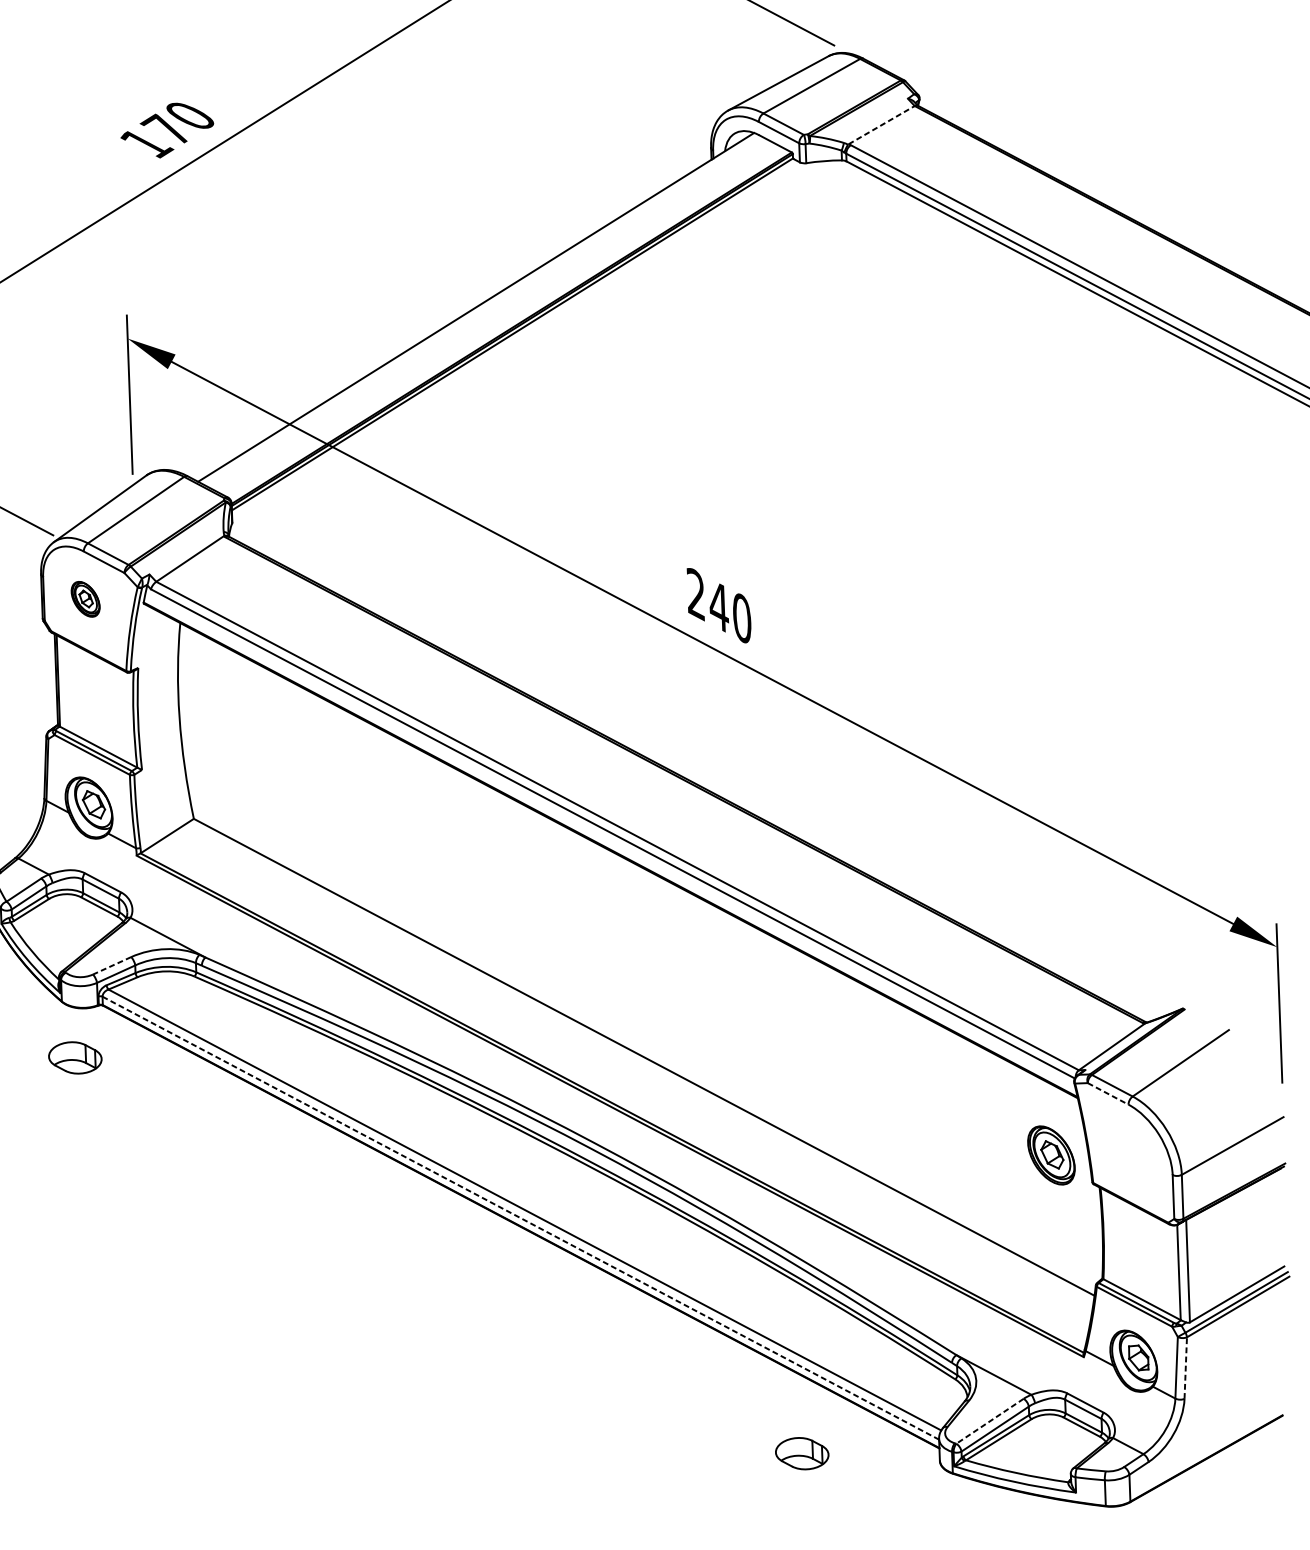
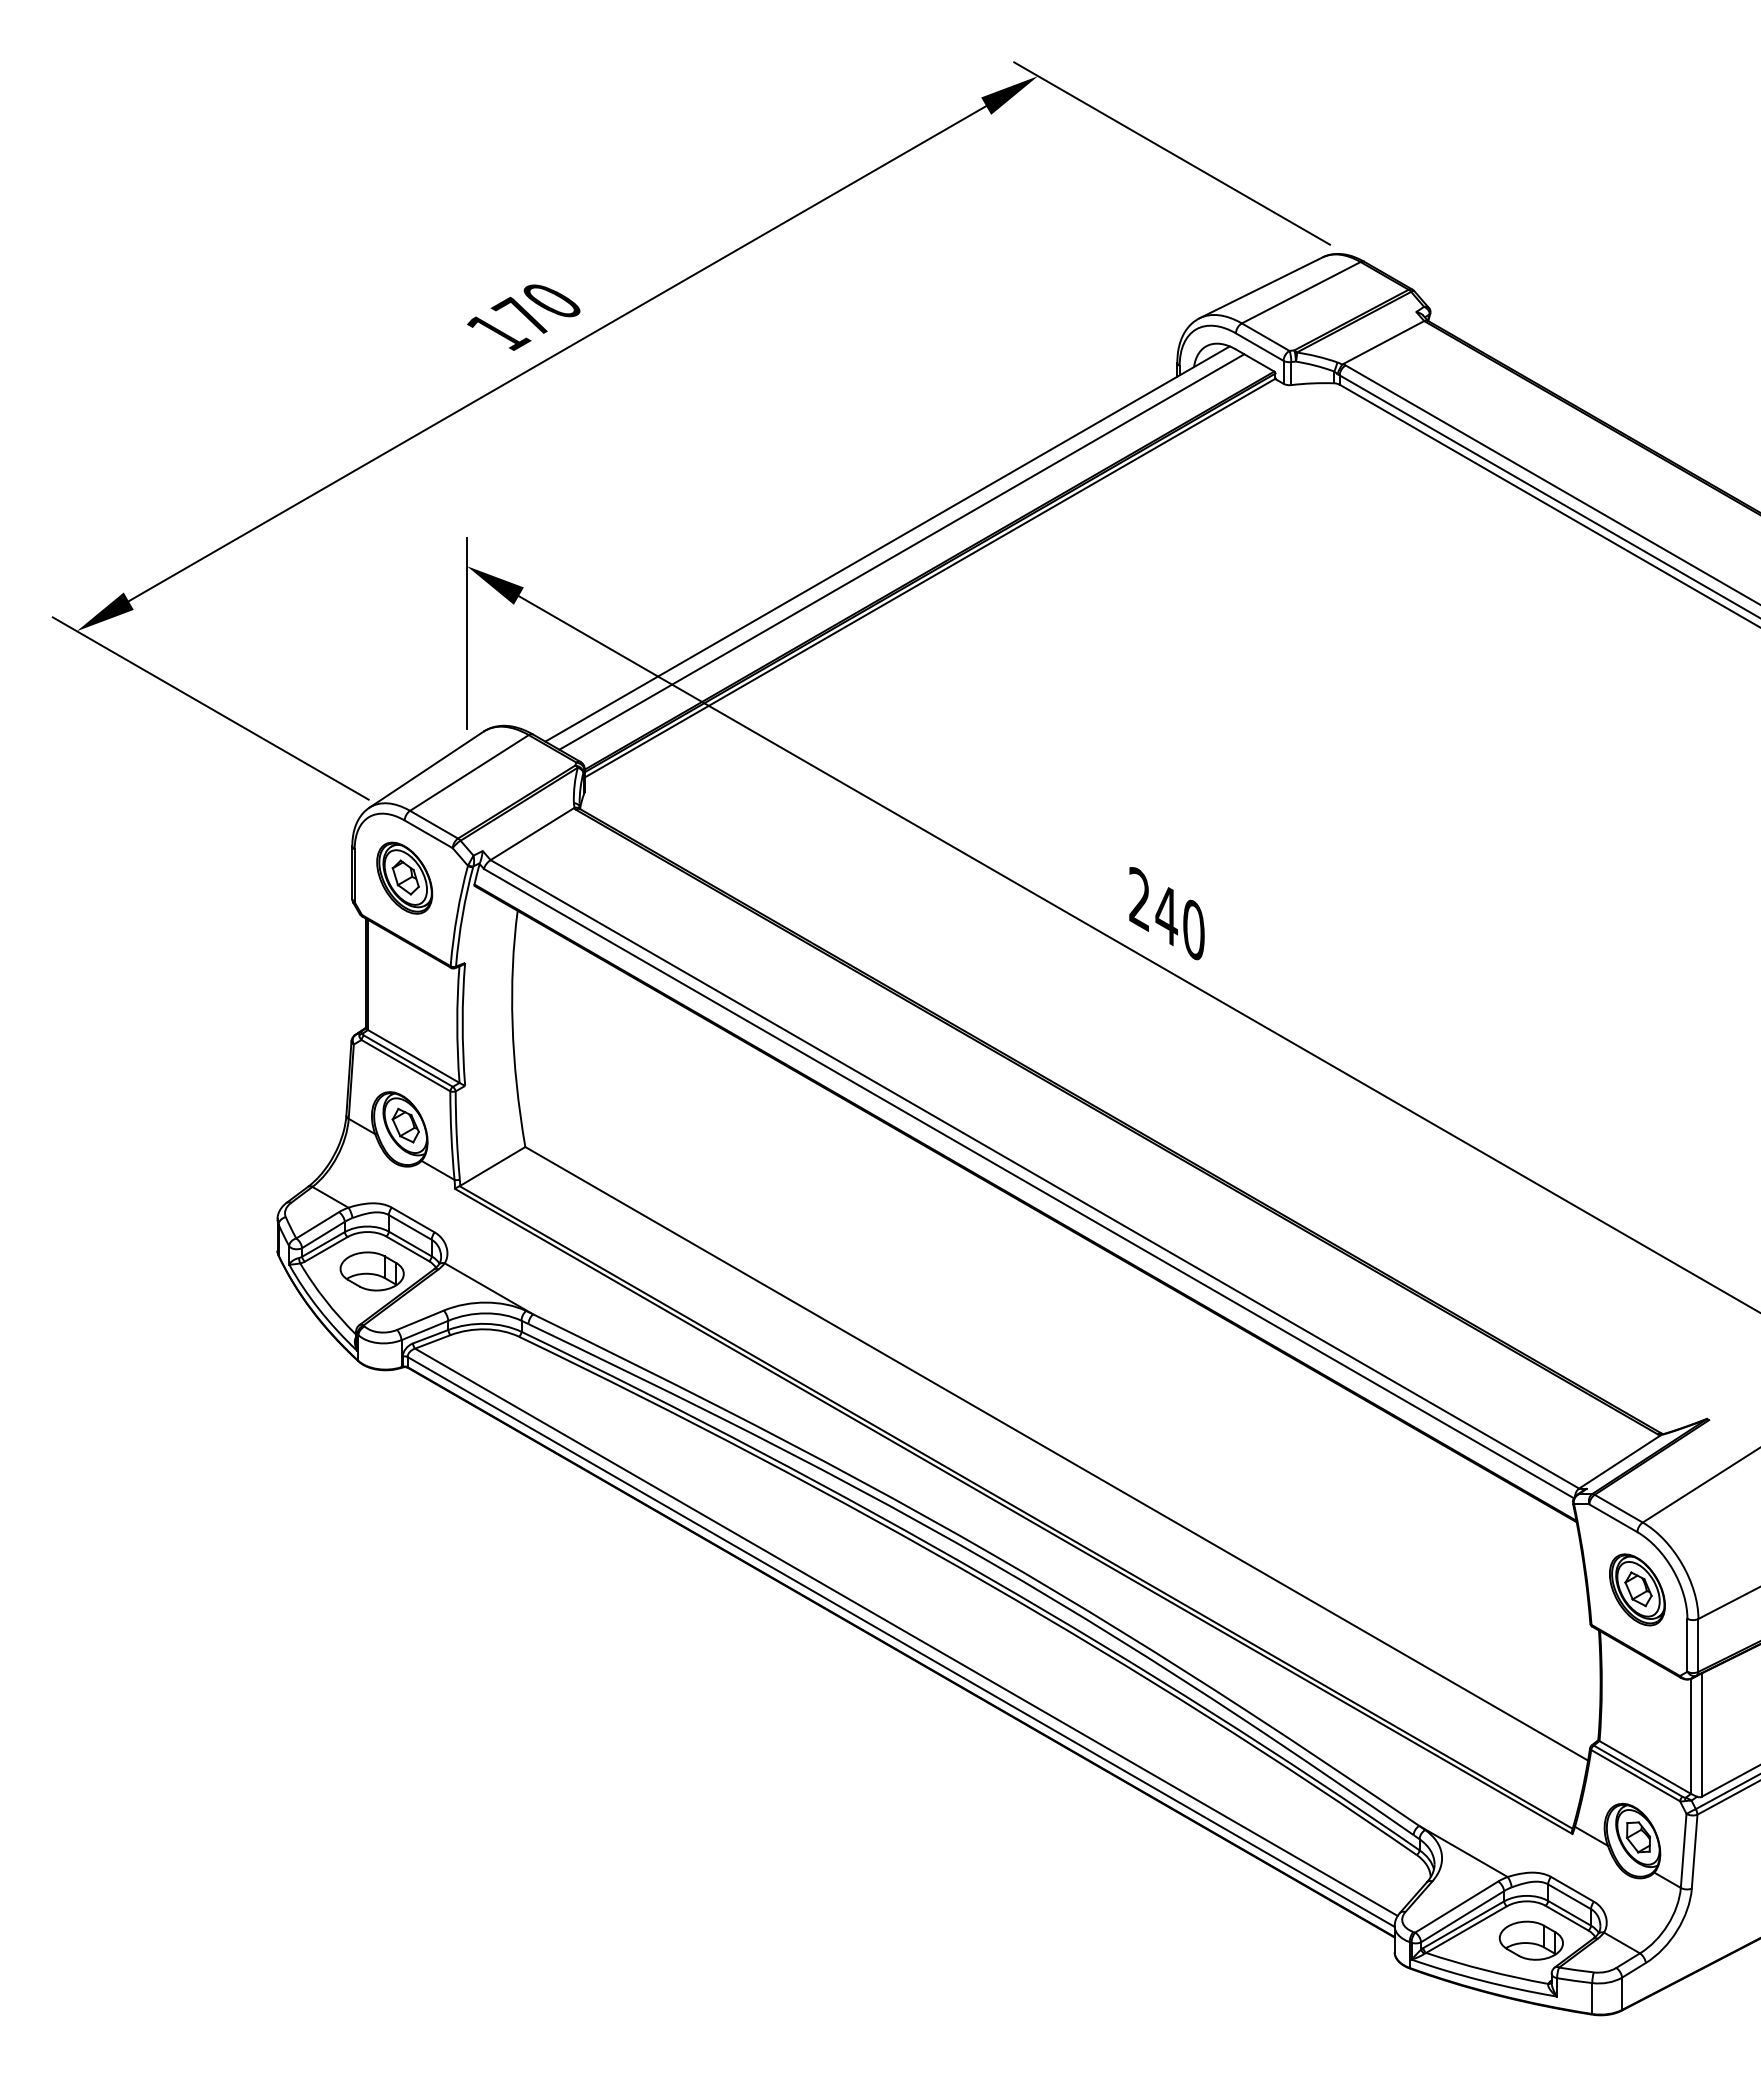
line: (881, 125) -> (1383, 342), dashed -> solid
line: (487, 313) -> (901, 551), added
part: (85, 598) -> (404, 877), size x1.67
line: (112, 966) -> (420, 1320), dashed -> solid
part: (74, 1057) -> (371, 1271), moved
line: (1108, 1094) -> (1613, 1518), dashed -> solid
part: (1051, 1155) -> (1637, 1589), moved
line: (521, 1217) -> (901, 1641), dashed -> solid
line: (1185, 1367) -> (1694, 1851), dashed -> solid
line: (989, 1421) -> (1456, 1907), dashed -> solid
part: (802, 1453) -> (1531, 1940), moved

